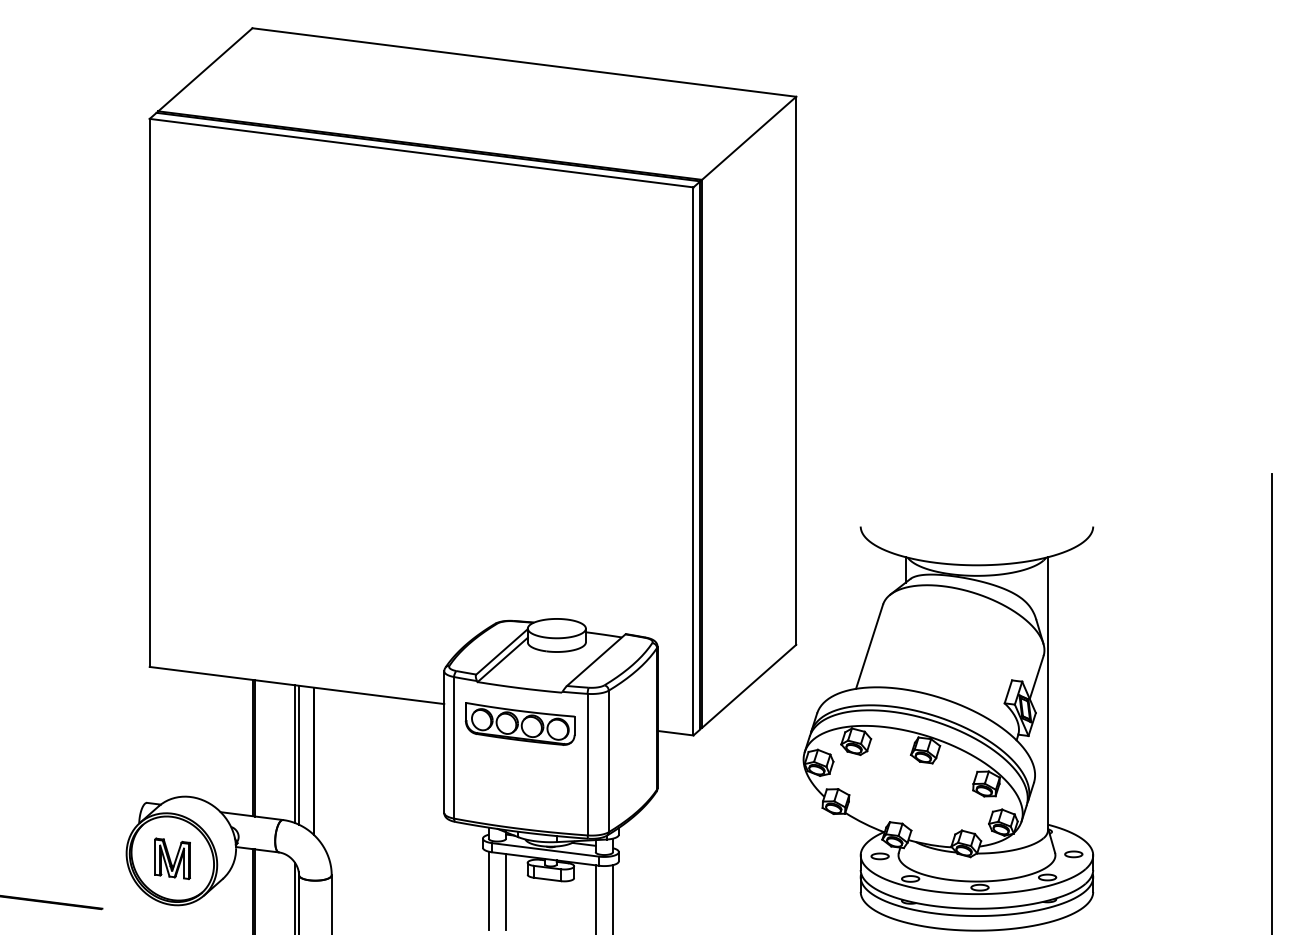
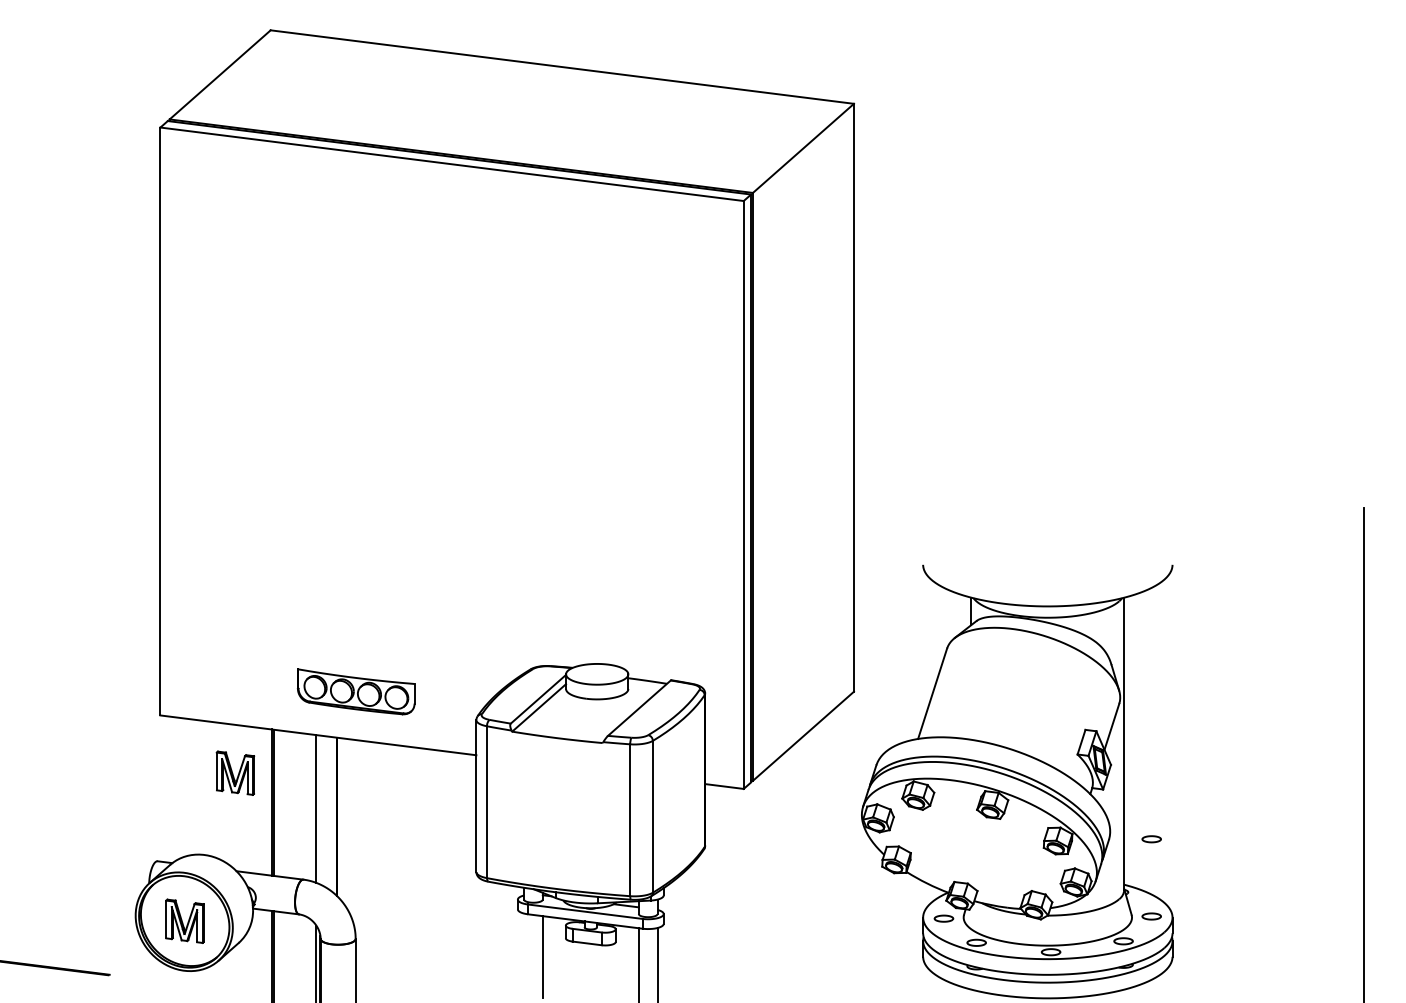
part: (219, 720) -> (235, 772), added
part: (519, 723) -> (355, 691), moved
line: (298, 754) -> (320, 809), removed
part: (1073, 782) -> (1151, 839), added
line: (488, 890) -> (523, 955), removed

